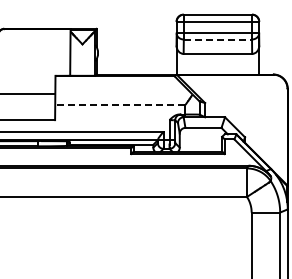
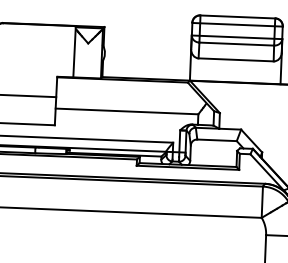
line: (218, 39) -> (237, 44), dashed -> solid
line: (119, 104) -> (126, 110), dashed -> solid

